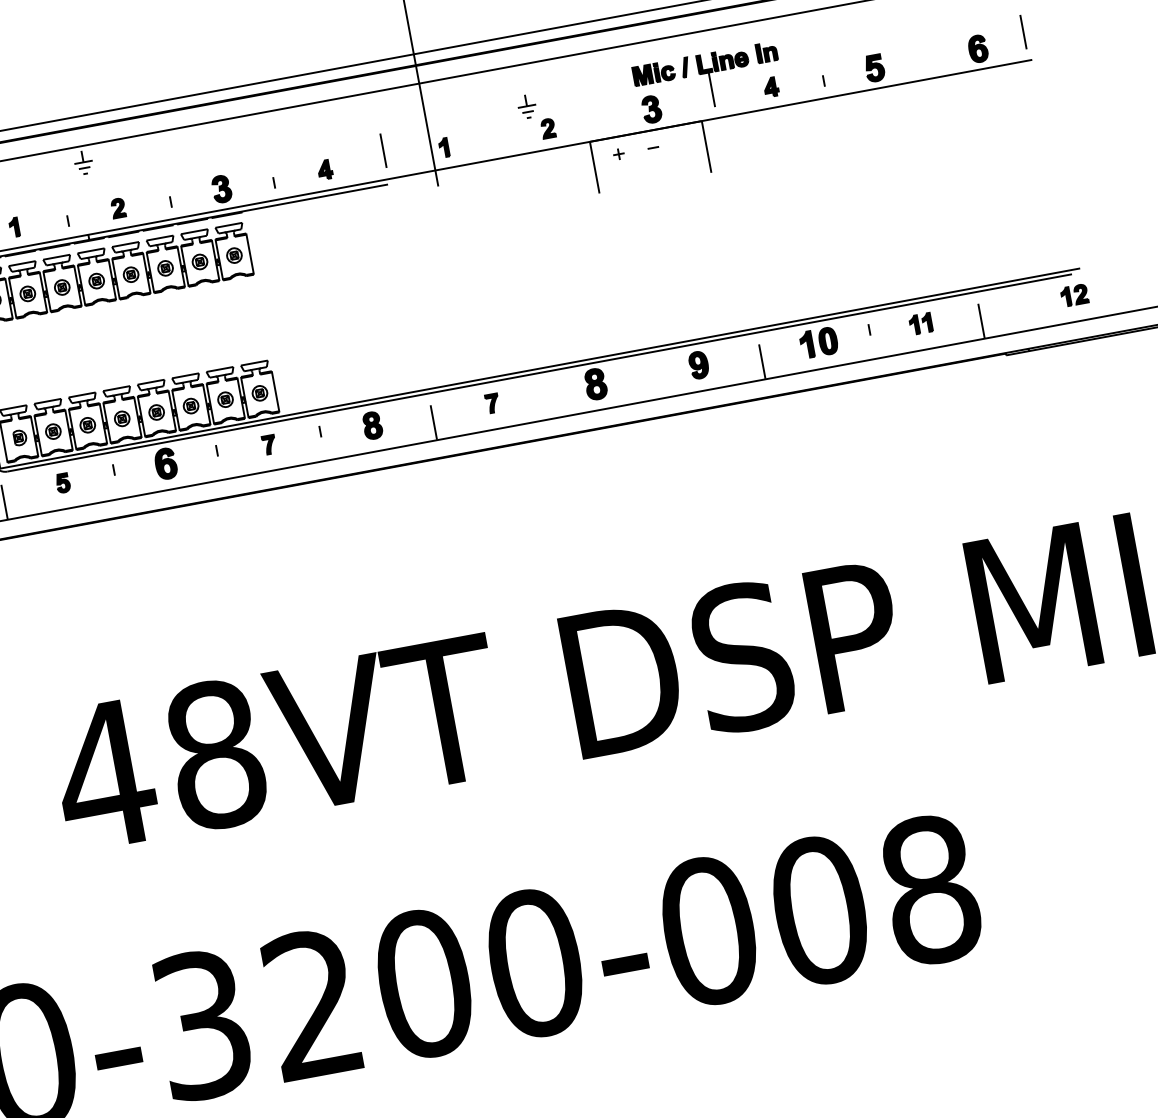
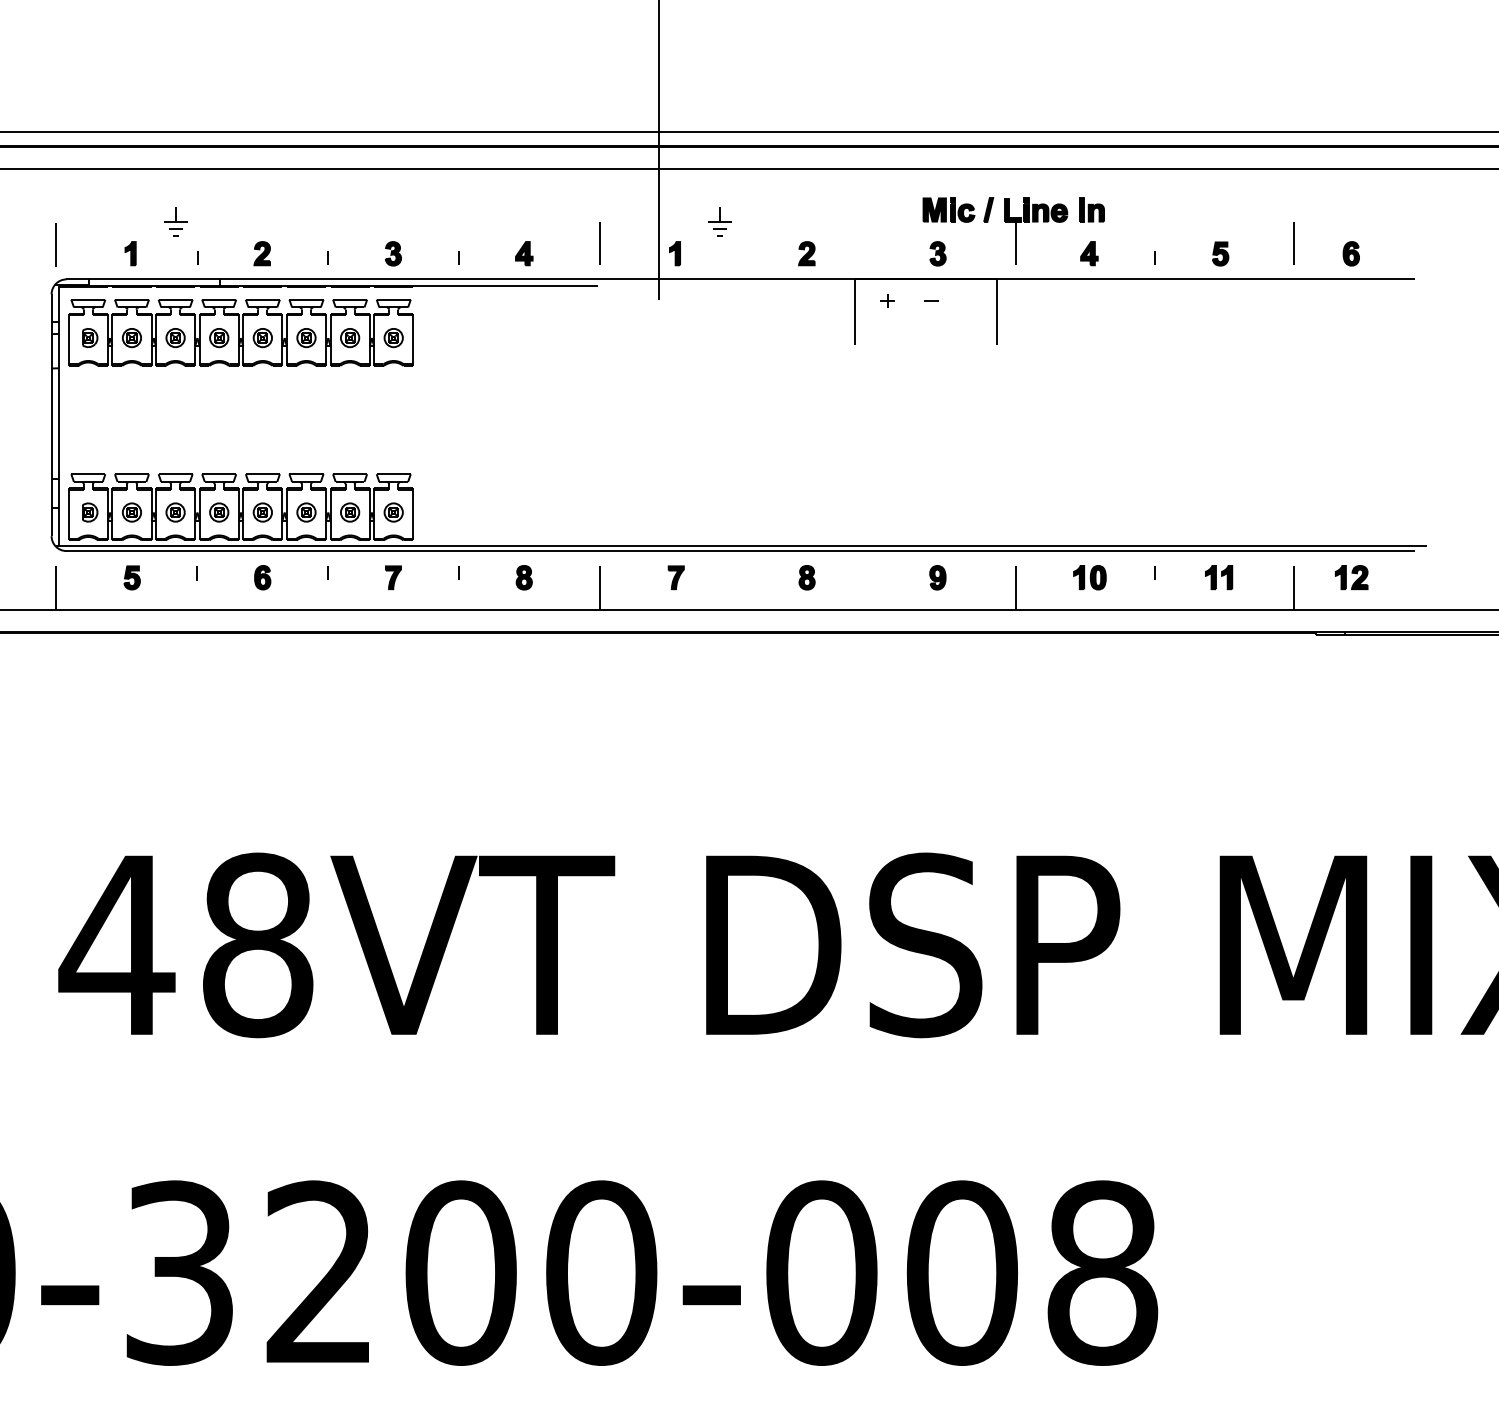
line: (1023, 32) -> (1293, 243), moved
part: (977, 48) -> (1350, 253), size x0.71
part: (874, 67) -> (1220, 253), size x0.71
part: (526, 106) -> (719, 221), moved
part: (651, 109) -> (937, 253), size x0.71
part: (83, 162) -> (175, 221), moved
part: (221, 188) -> (393, 253), size x0.71
part: (1074, 295) -> (1351, 577), moved
part: (818, 342) -> (1089, 577), size x0.71
part: (698, 365) -> (937, 577), size x0.71
part: (595, 384) -> (806, 577), size x0.62
part: (371, 425) -> (523, 577), size x0.71
part: (165, 463) -> (262, 577), size x0.62

